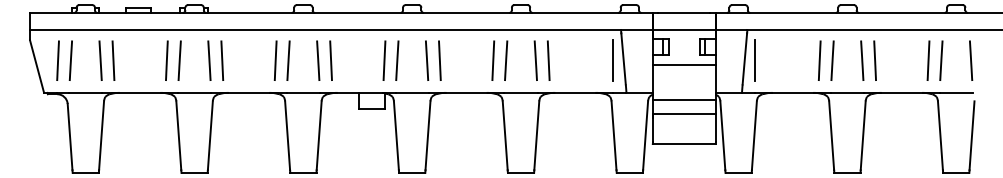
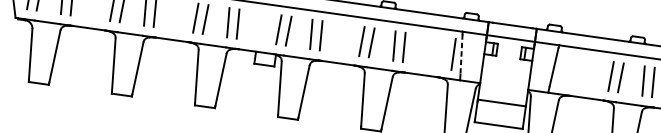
line: (623, 58) -> (461, 53), solid -> dashed
line: (755, 60) -> (562, 69), removed
line: (683, 65) -> (506, 65), removed
line: (683, 100) -> (502, 92), removed

